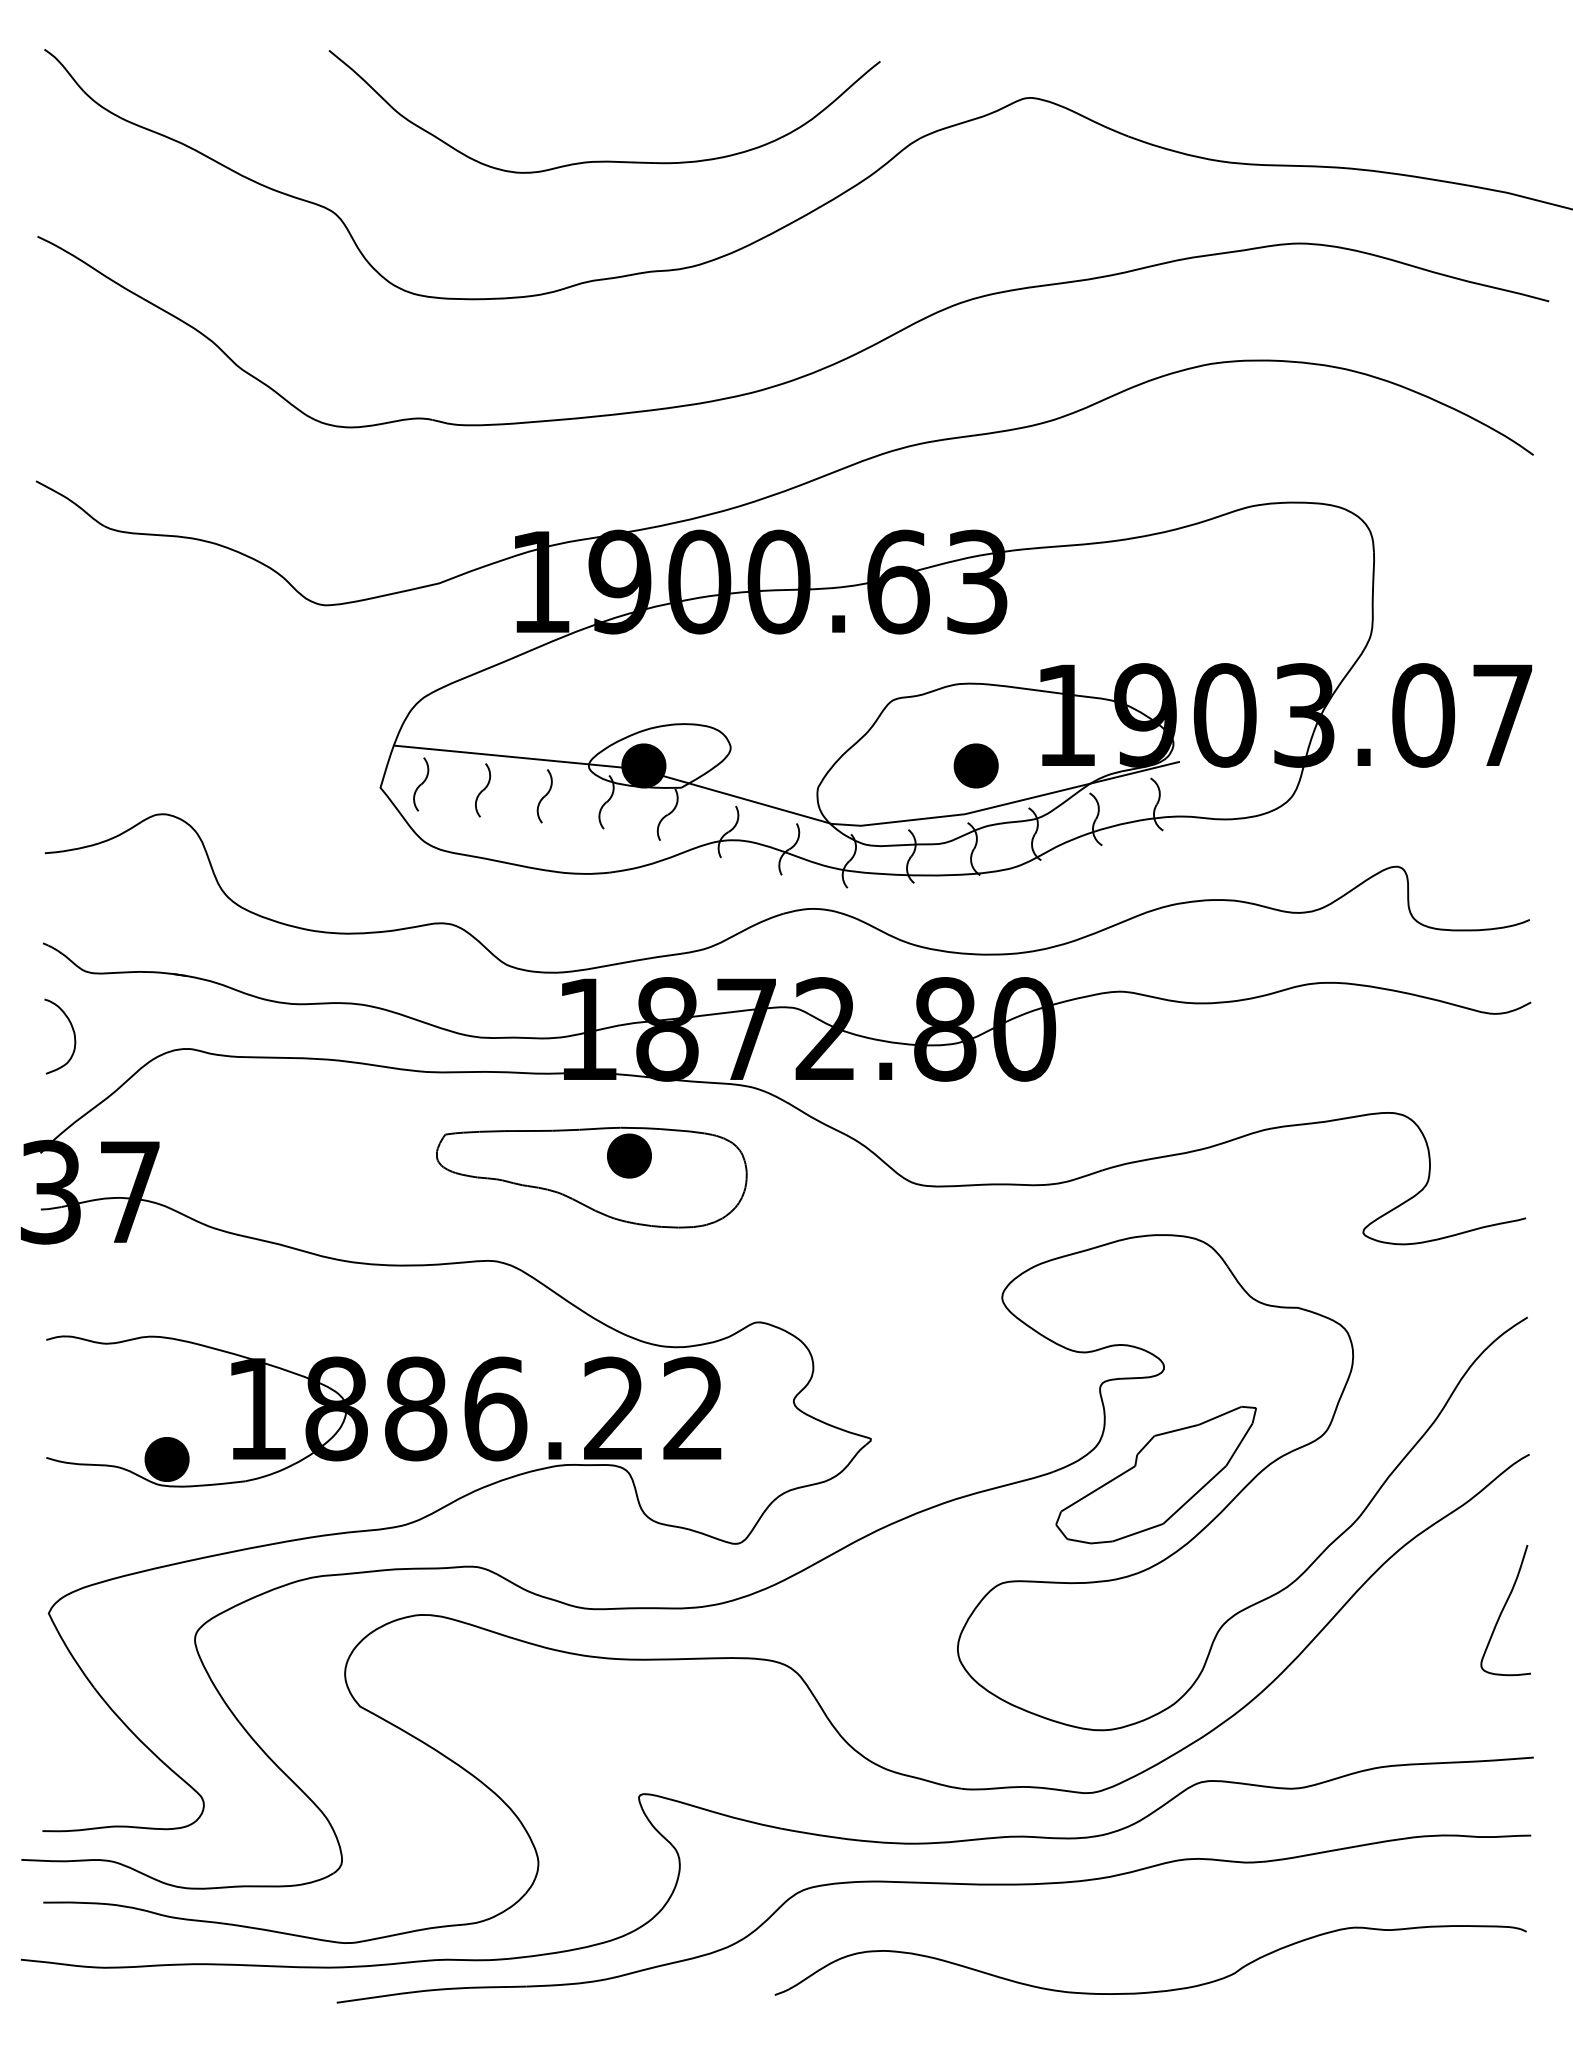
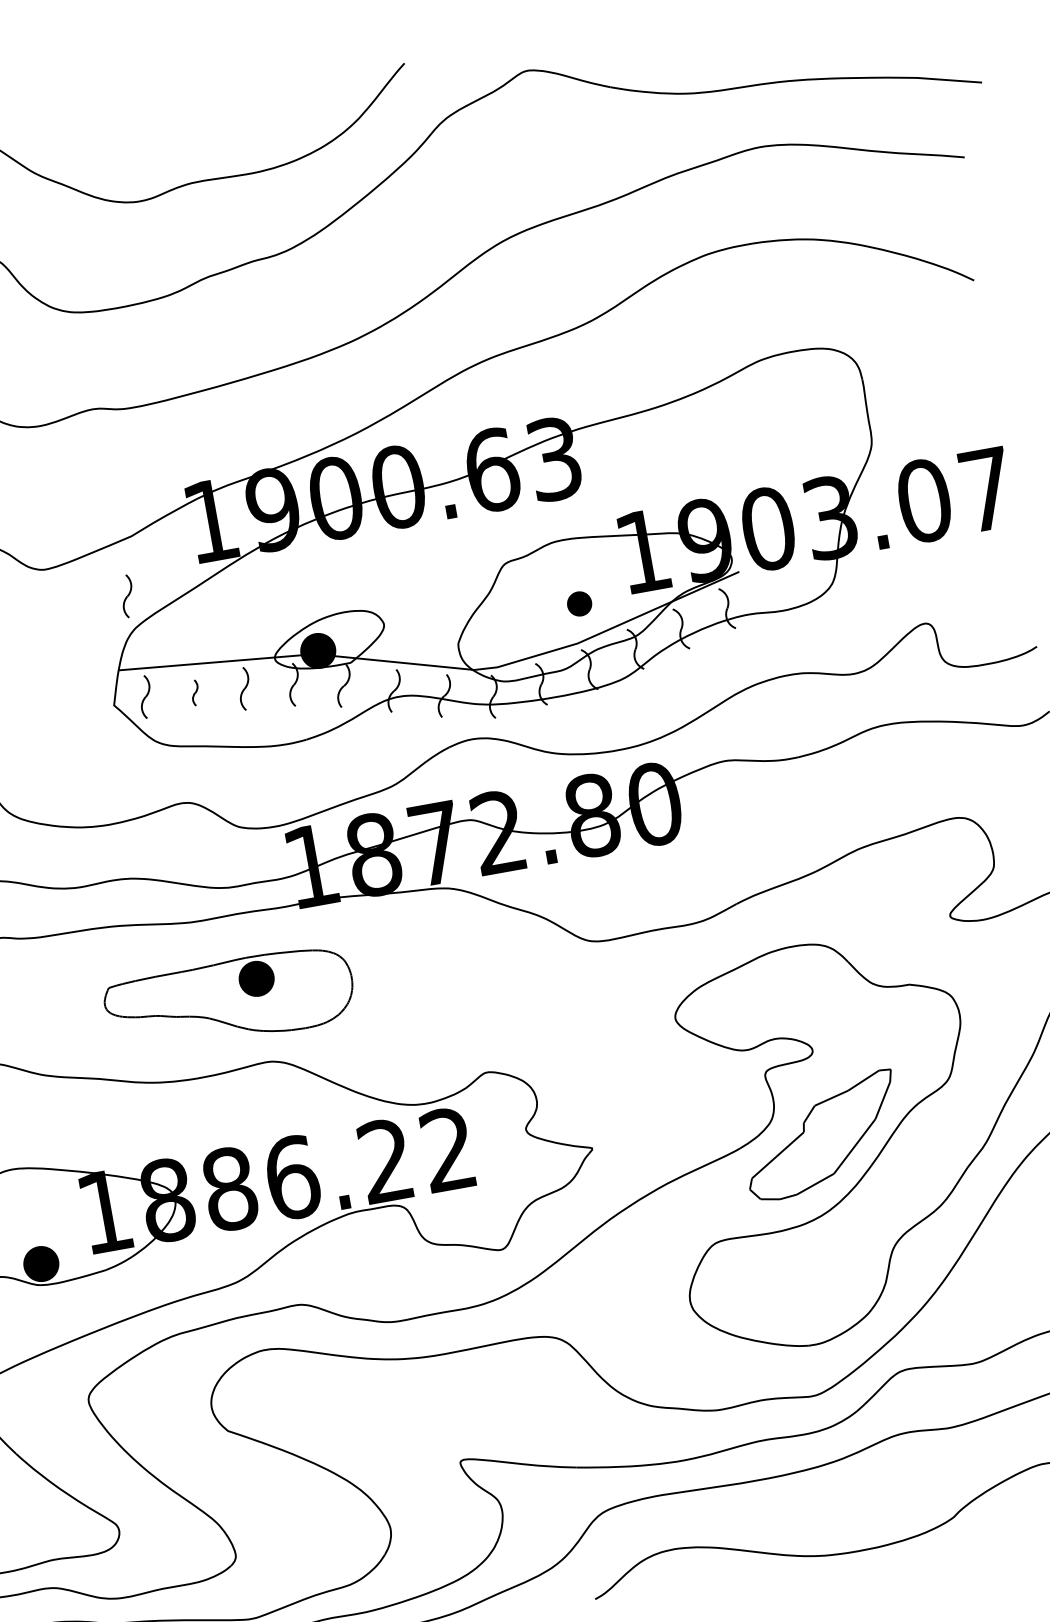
part: (421, 656) -> (127, 596), added
part: (975, 765) -> (579, 603), size x0.7
part: (483, 790) -> (195, 692), size x0.6
part: (591, 1177) -> (229, 1001), moved

